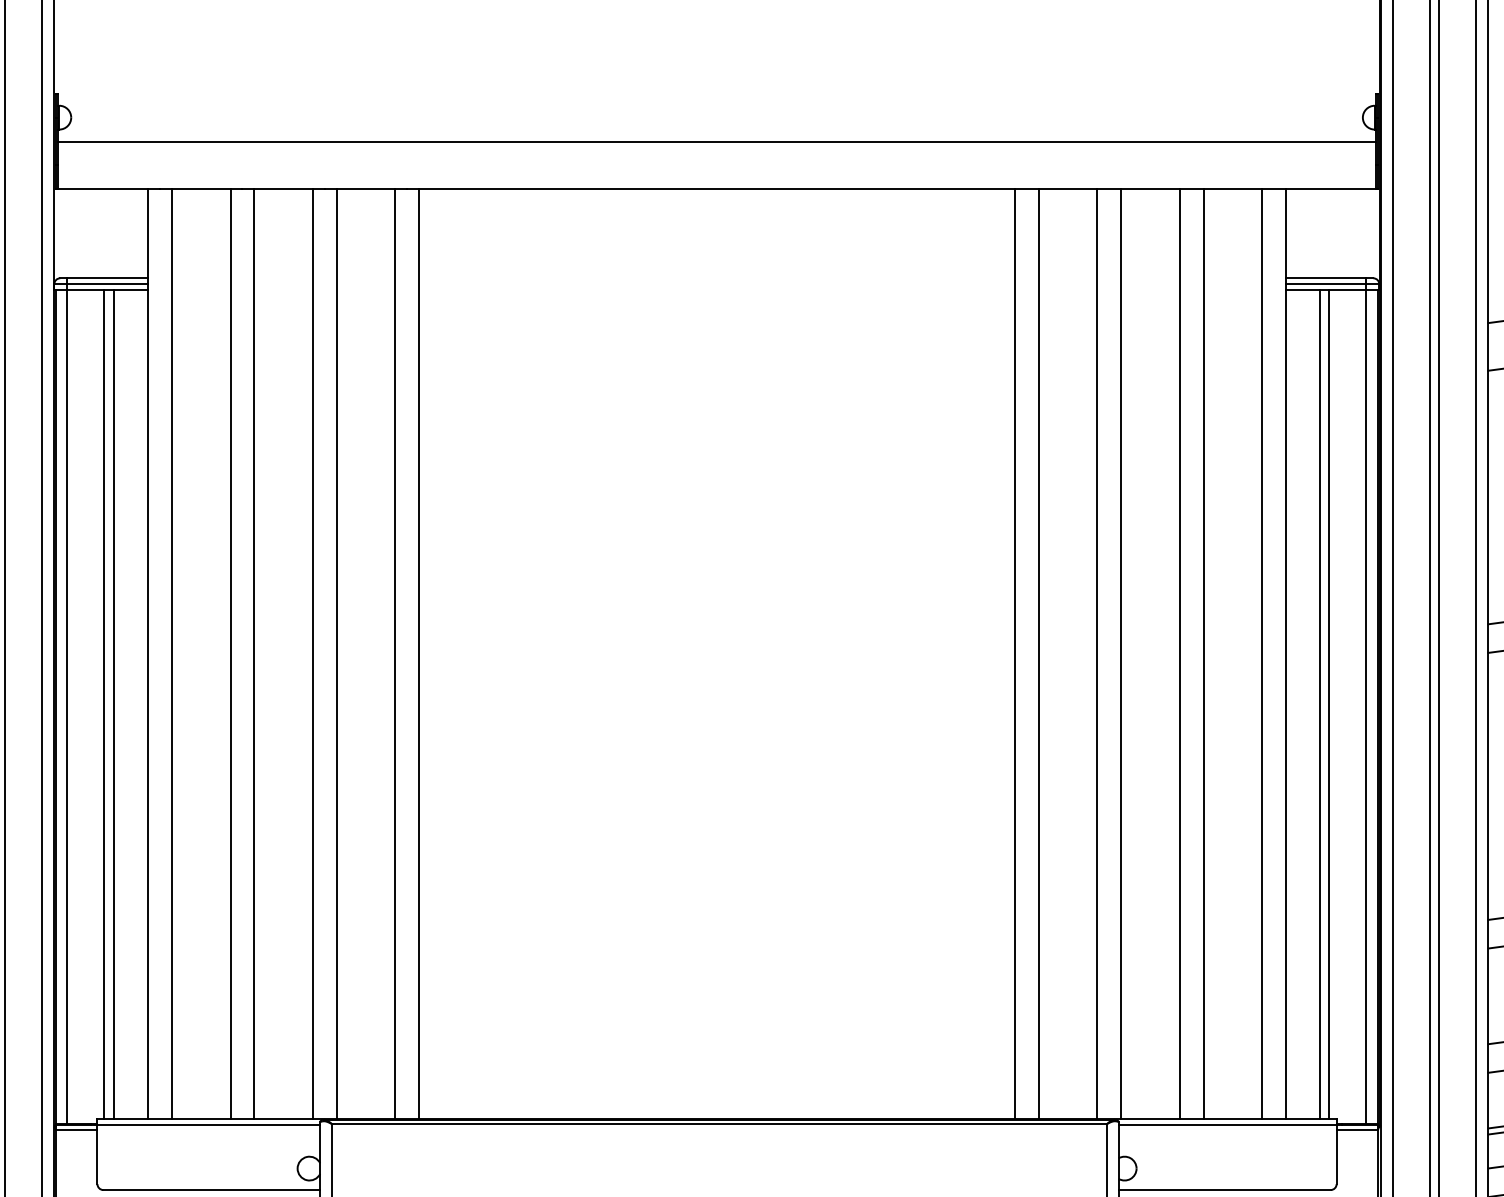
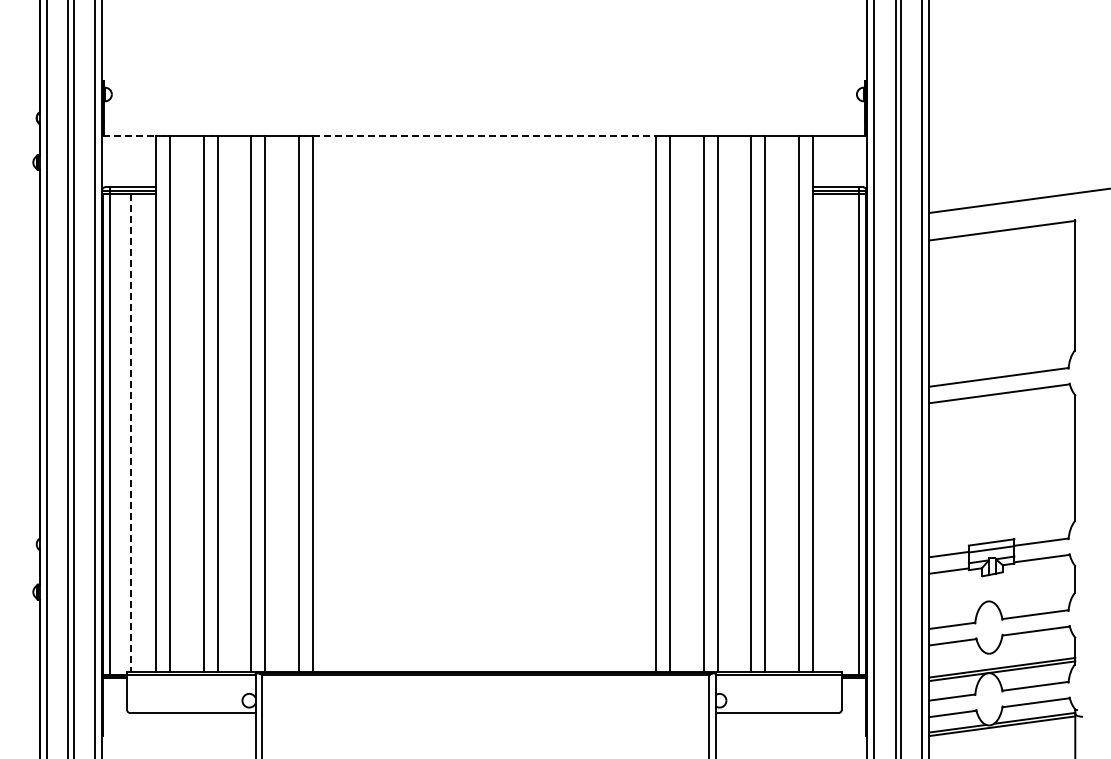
line: (717, 141) -> (484, 108), removed
line: (101, 188) -> (129, 135), solid -> dashed
line: (717, 188) -> (484, 135), solid -> dashed
line: (103, 703) -> (130, 432), solid -> dashed
line: (113, 703) -> (136, 432), removed
line: (1320, 703) -> (832, 432), removed
line: (1329, 703) -> (837, 432), removed

